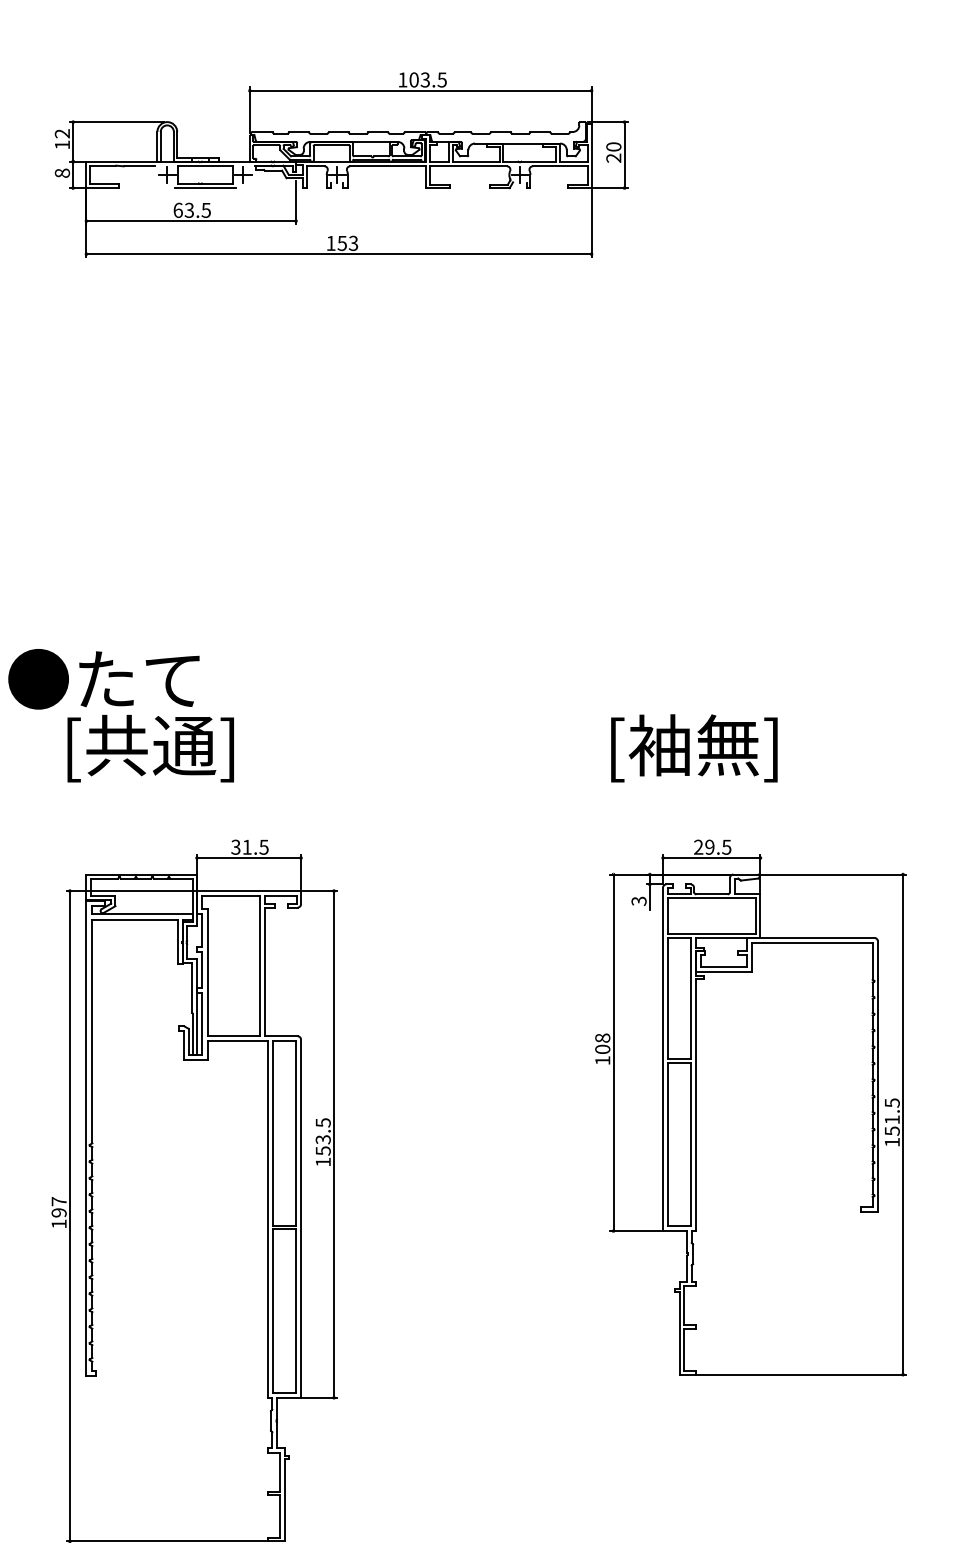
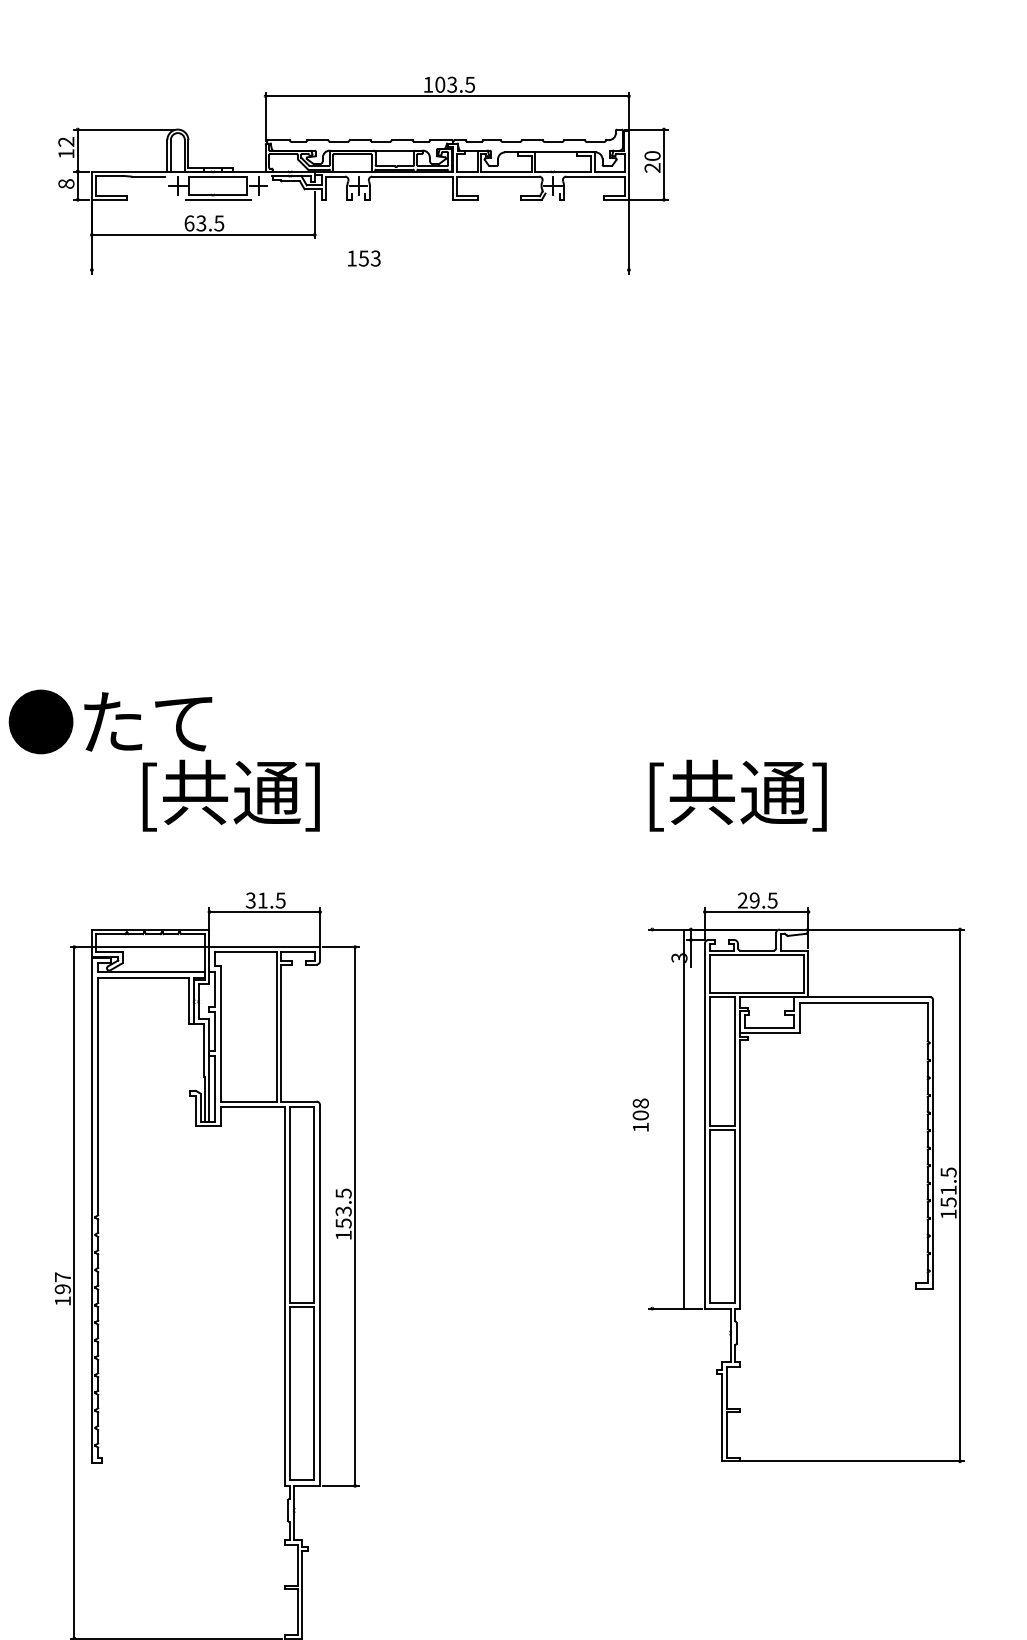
line: (338, 253) -> (359, 269), removed
text: (693, 745) -> (737, 792), [袖無] -> [共通]
text: (150, 748) -> (230, 795), moved
line: (613, 1052) -> (684, 1118), moved

